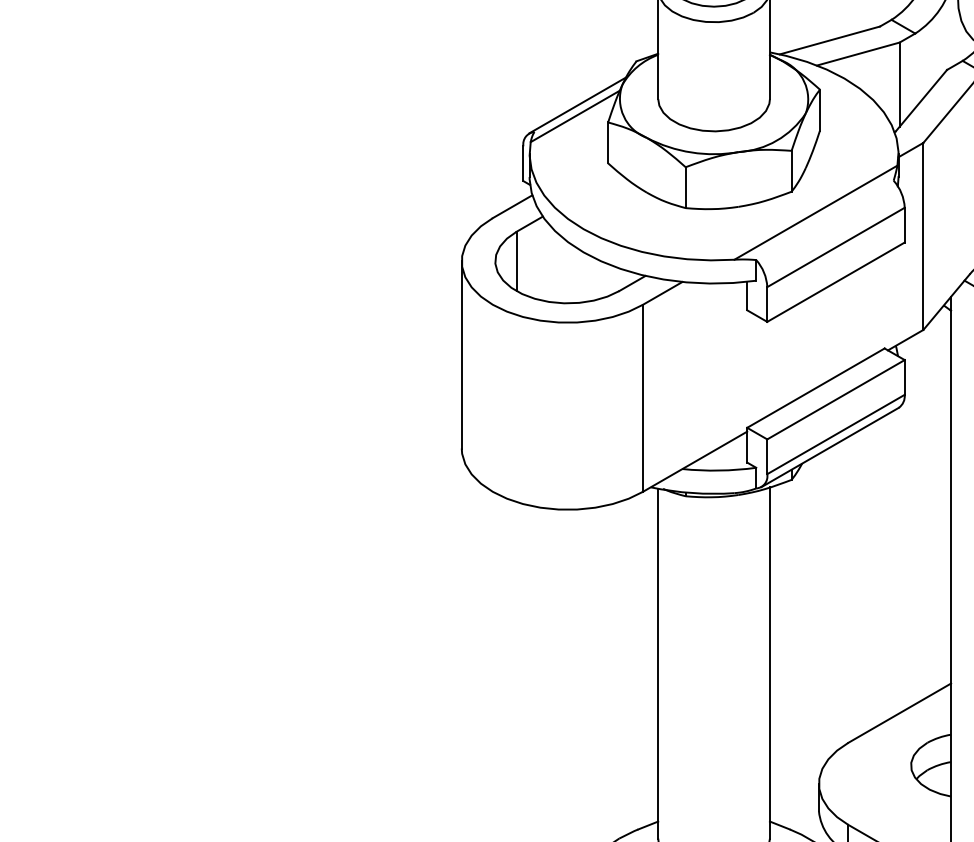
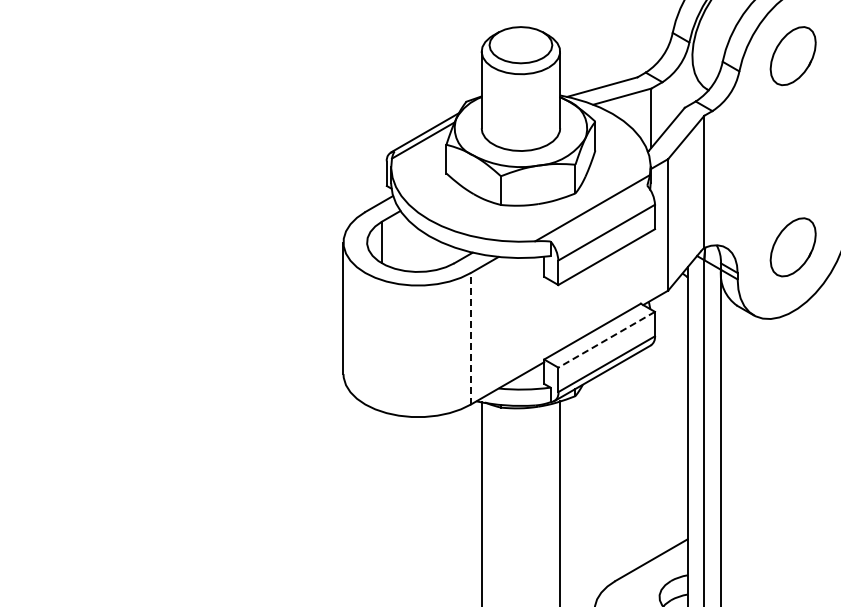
line: (642, 397) -> (470, 338), solid -> dashed
line: (835, 399) -> (606, 339), solid -> dashed

